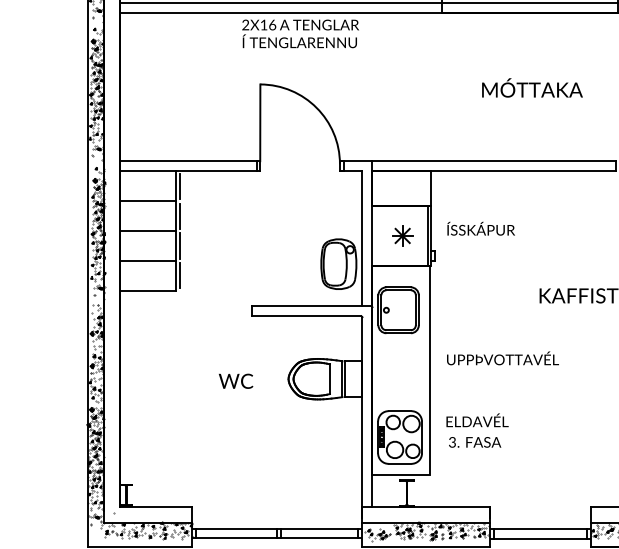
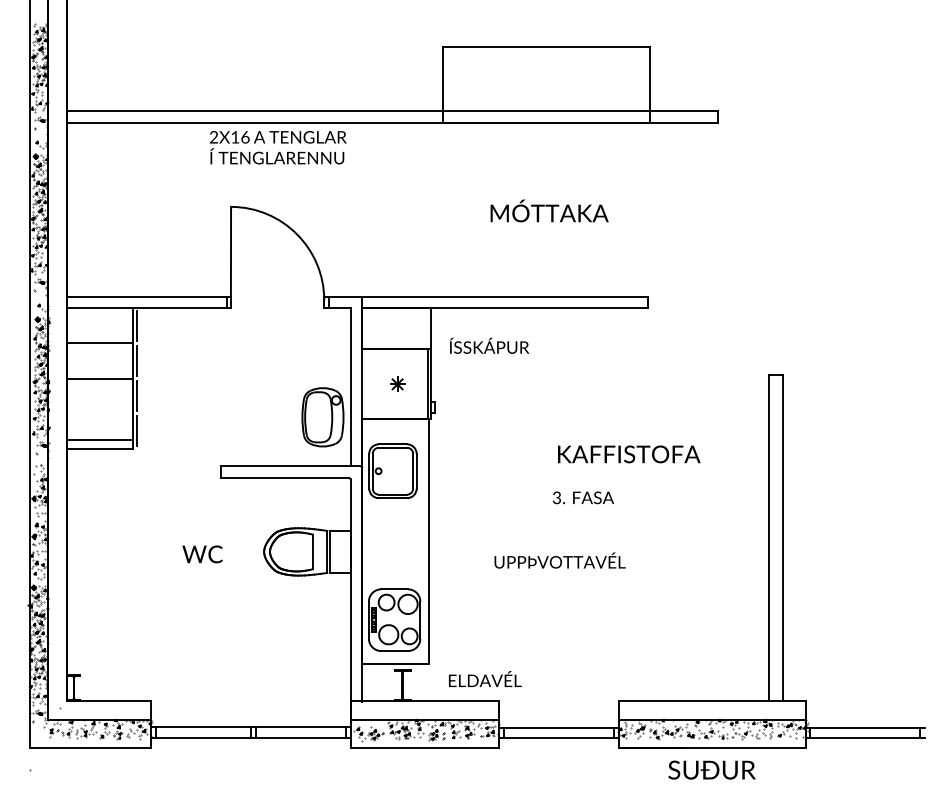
text: (481, 228) -> (489, 345), moved
part: (402, 236) -> (397, 384), size x0.6
line: (147, 260) -> (99, 439), moved
text: (502, 358) -> (559, 560), moved
text: (477, 419) -> (485, 678), moved
text: (474, 442) -> (582, 497), moved

